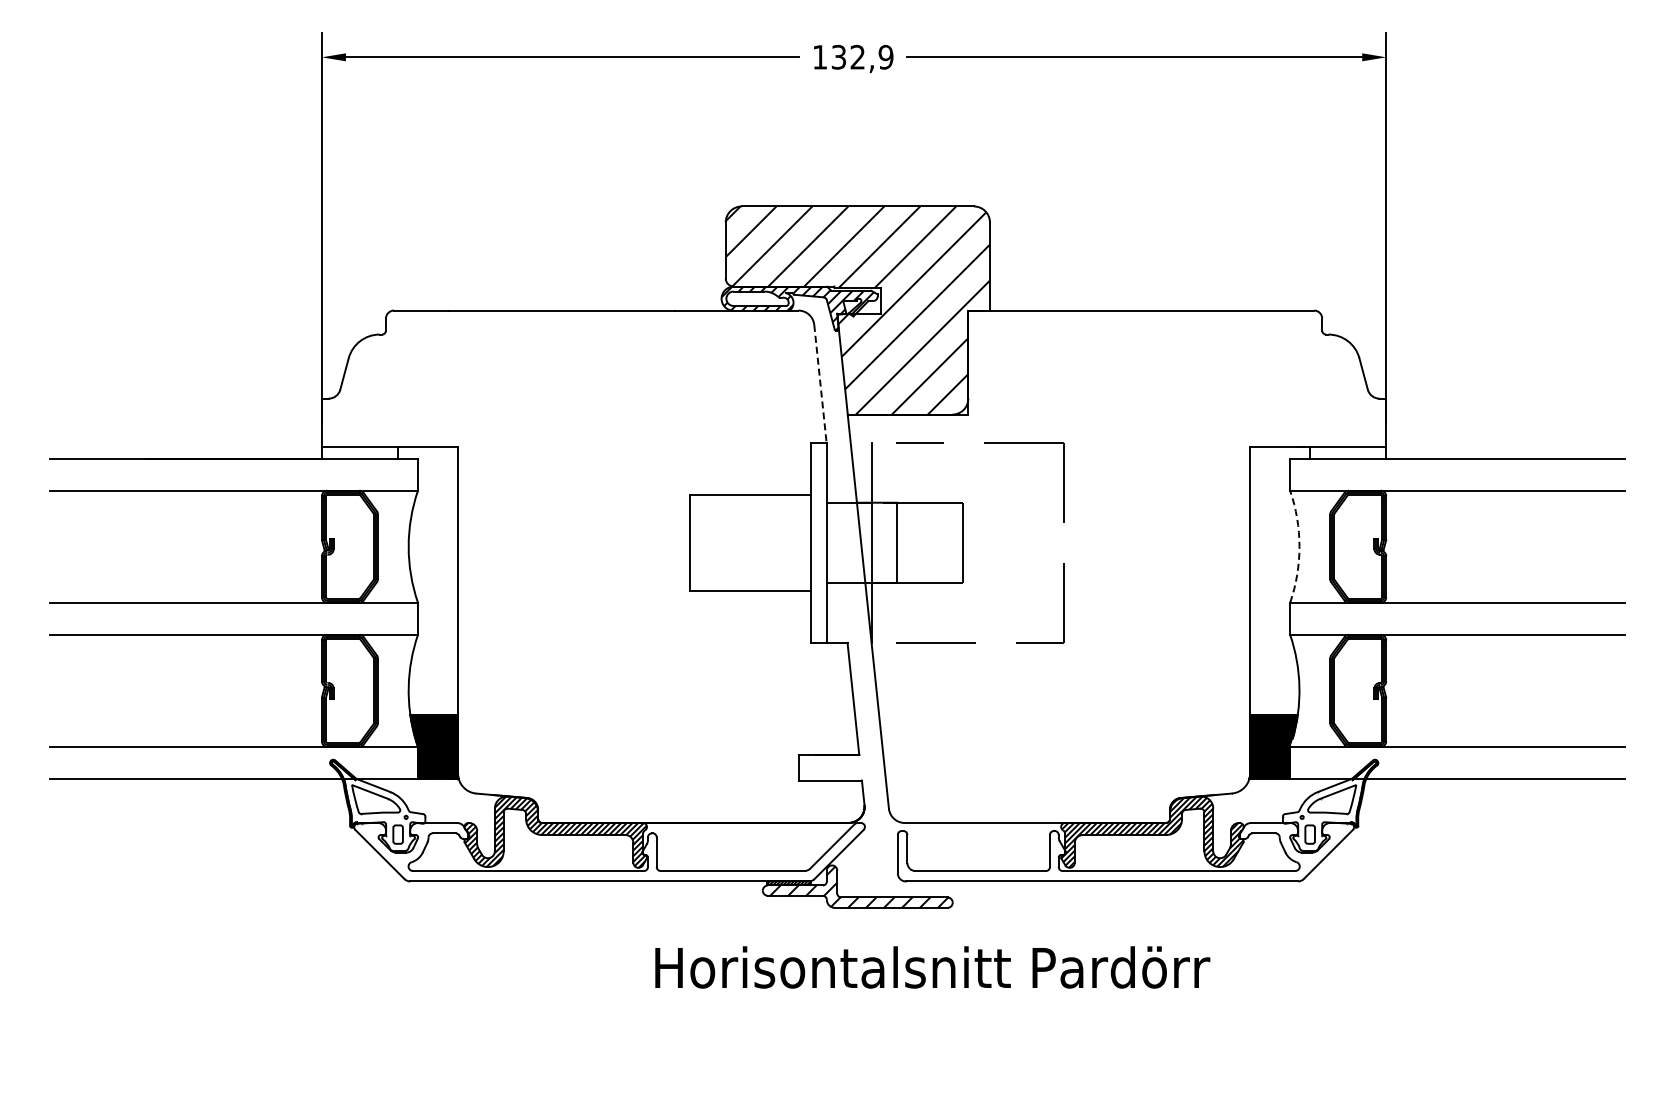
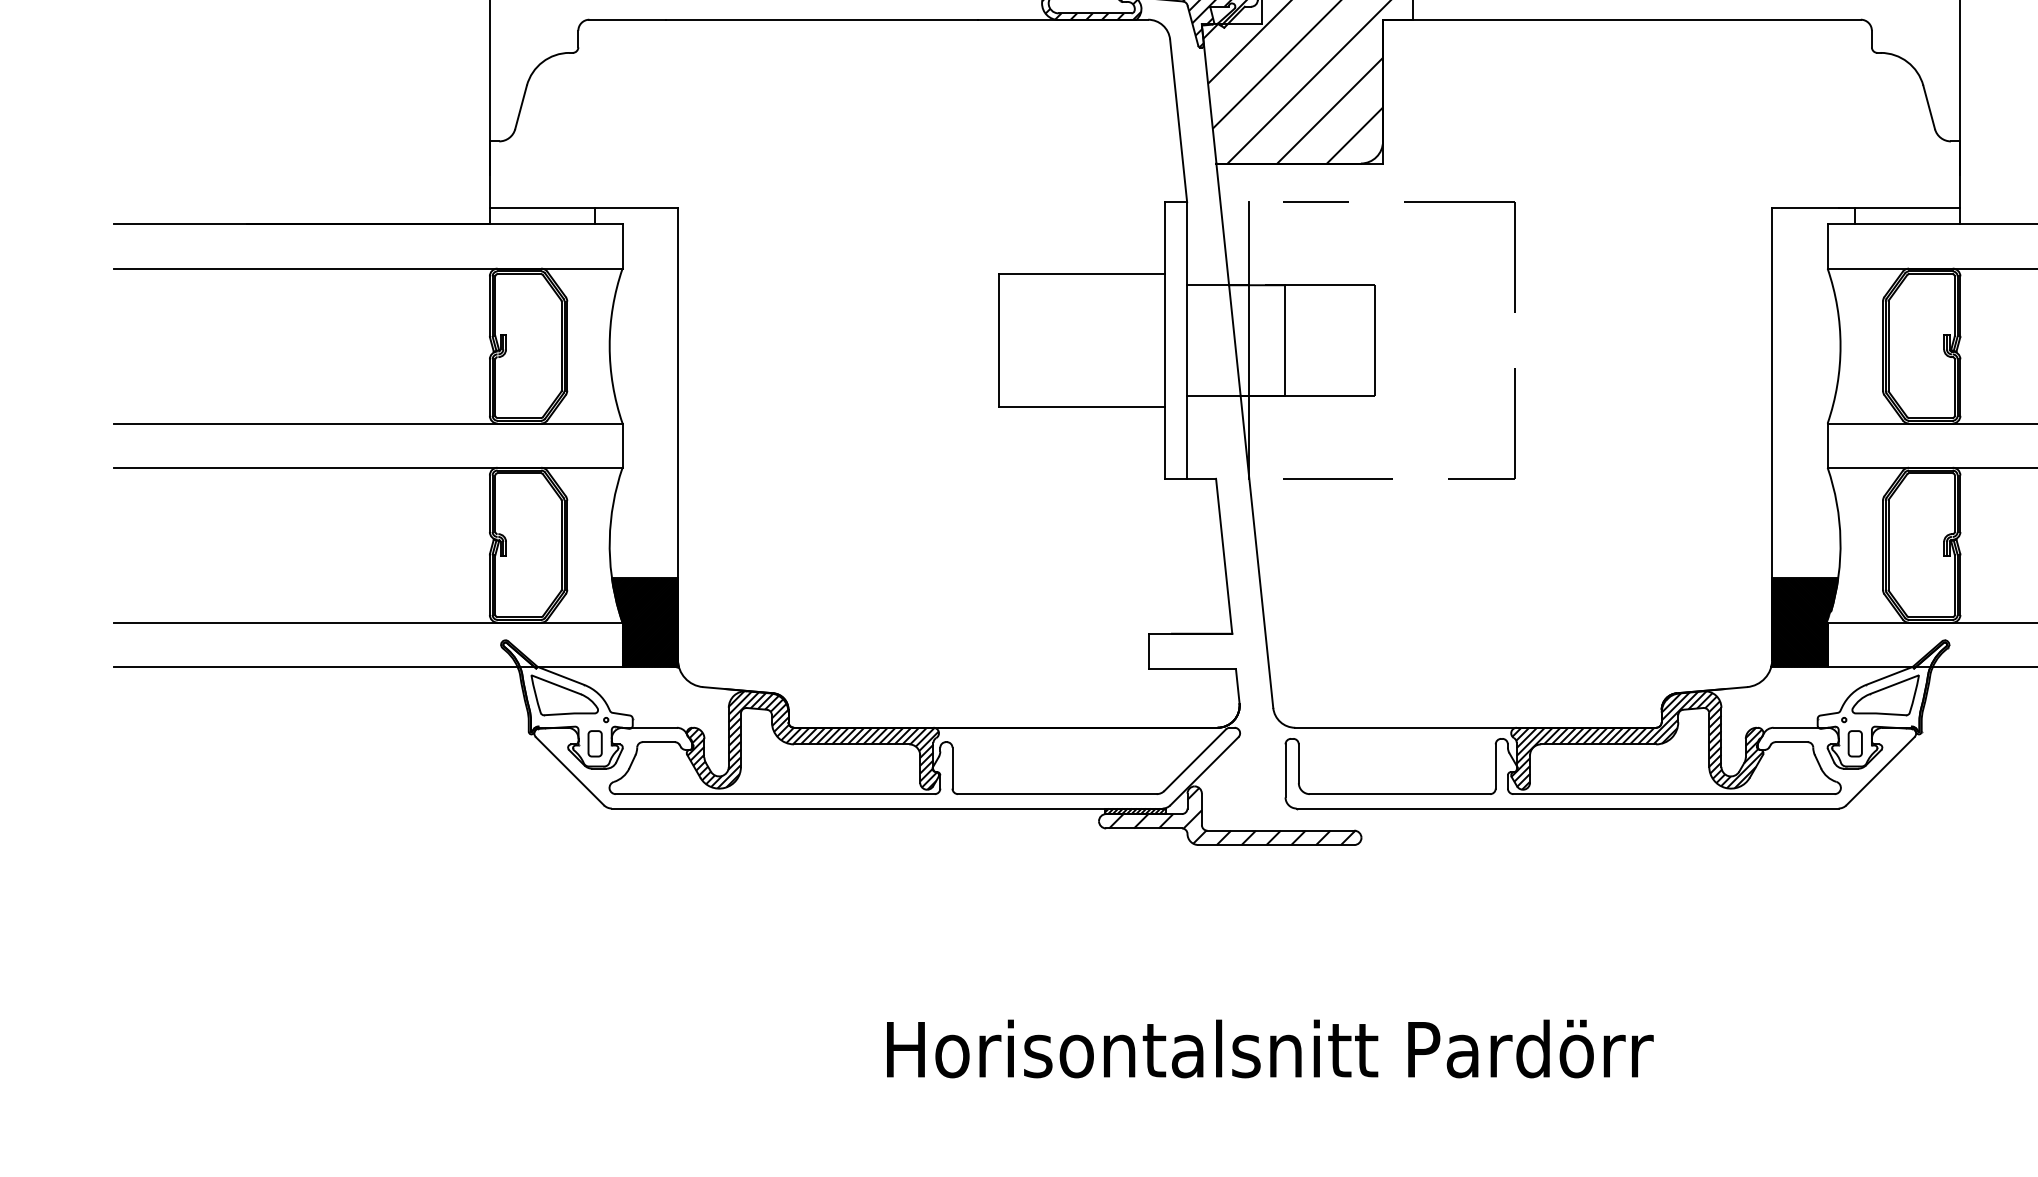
line: (820, 384) -> (1178, 121), dashed -> solid
arc: (1299, 546) -> (1840, 345), dashed -> solid
text: (932, 967) -> (1269, 1049), moved

